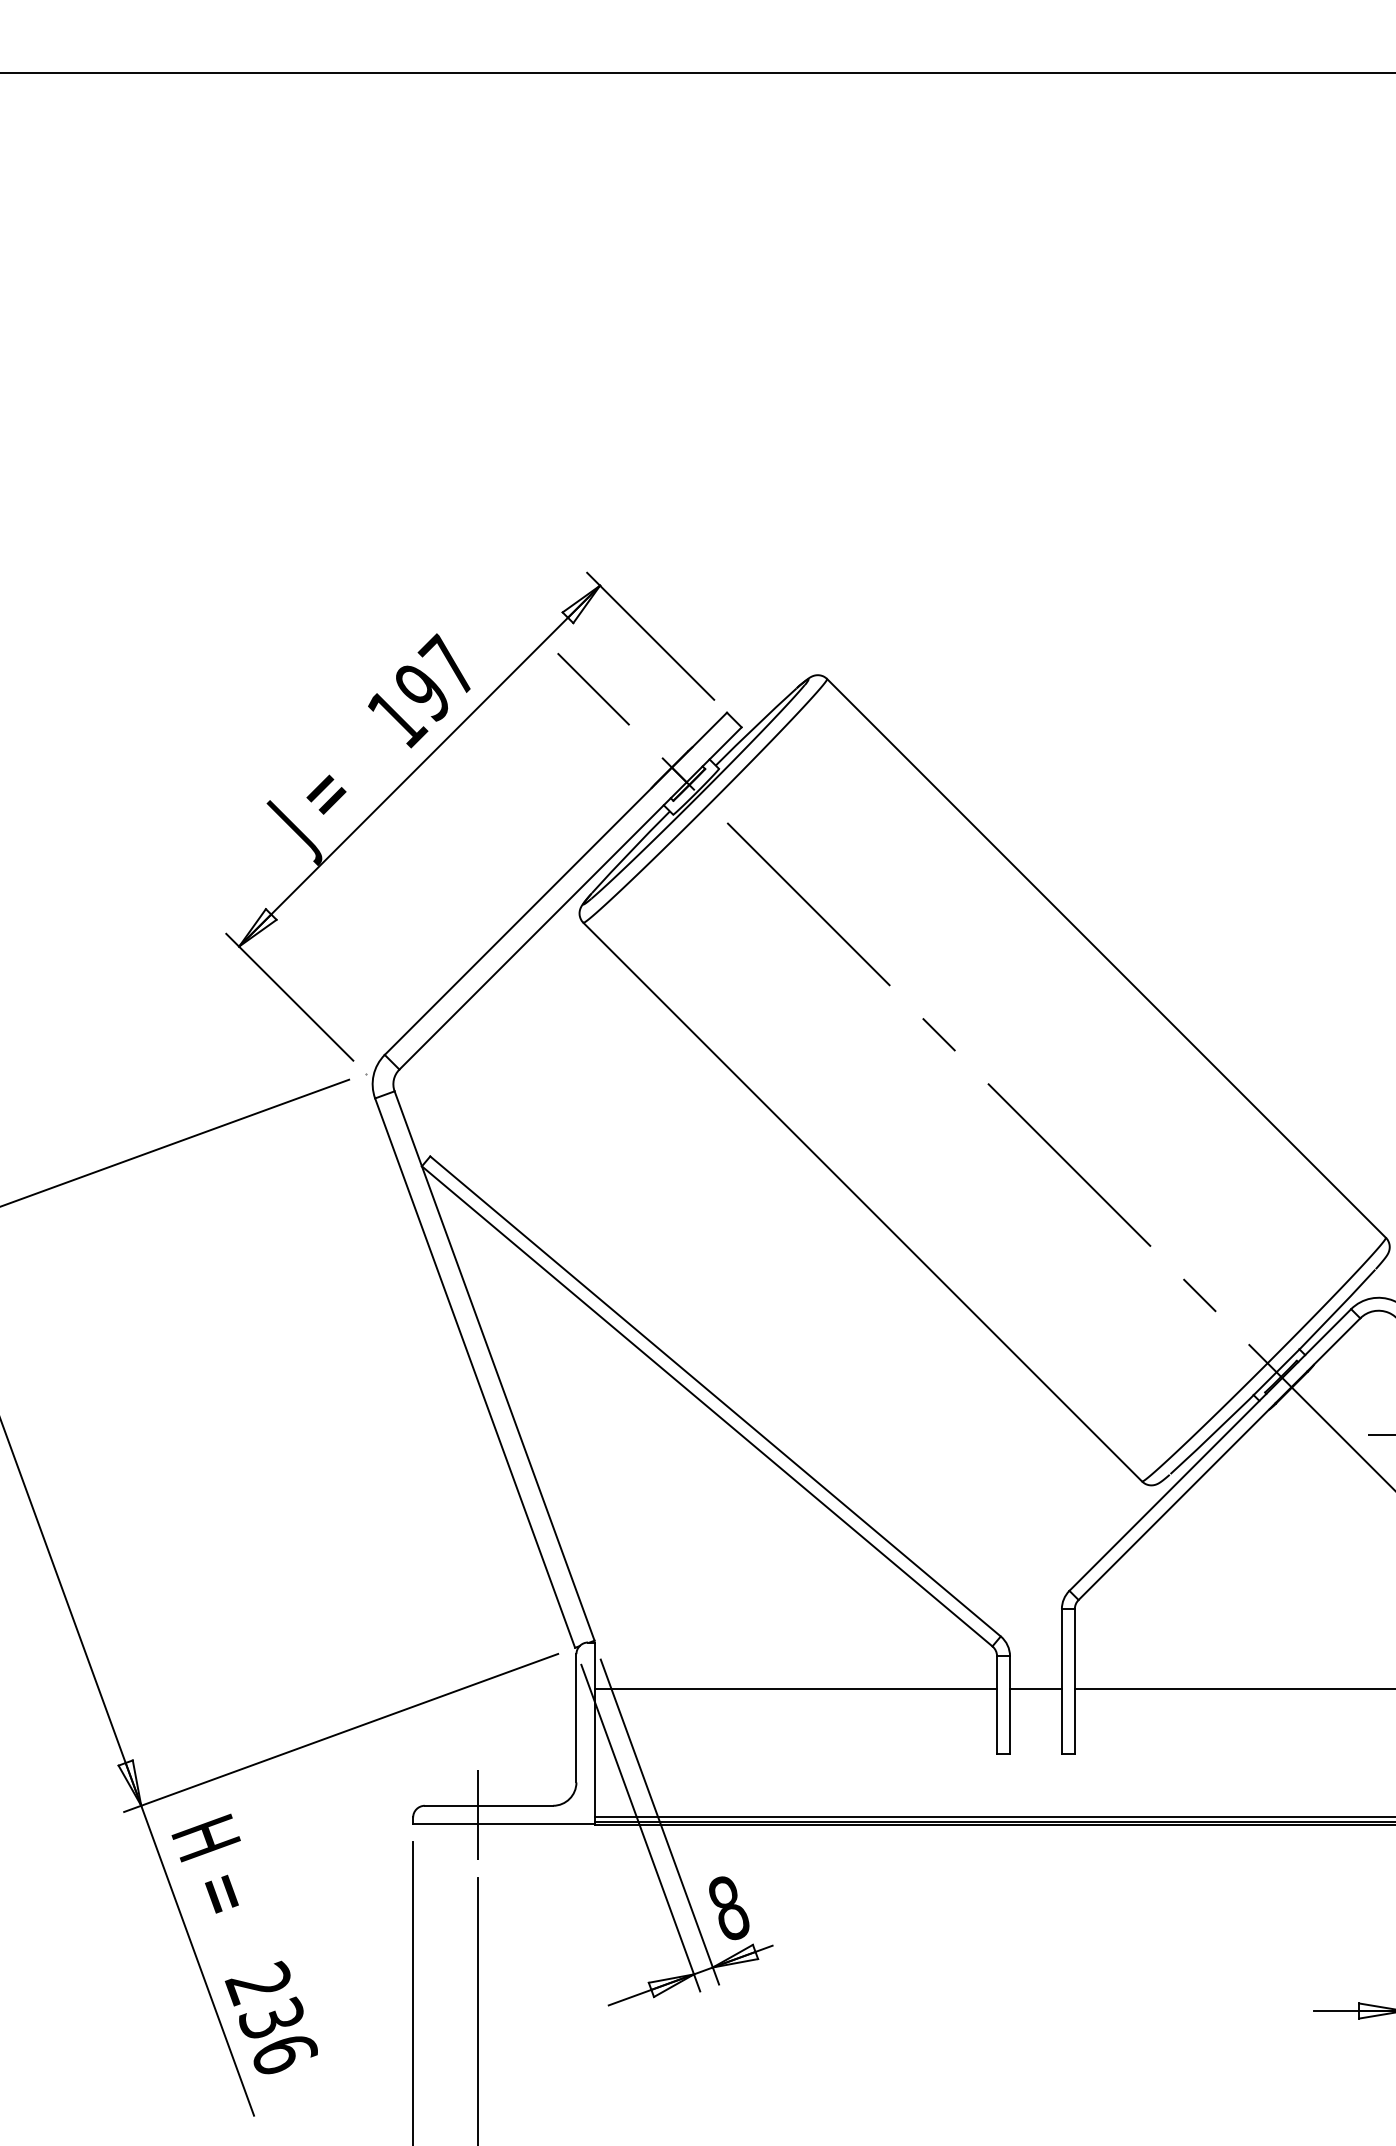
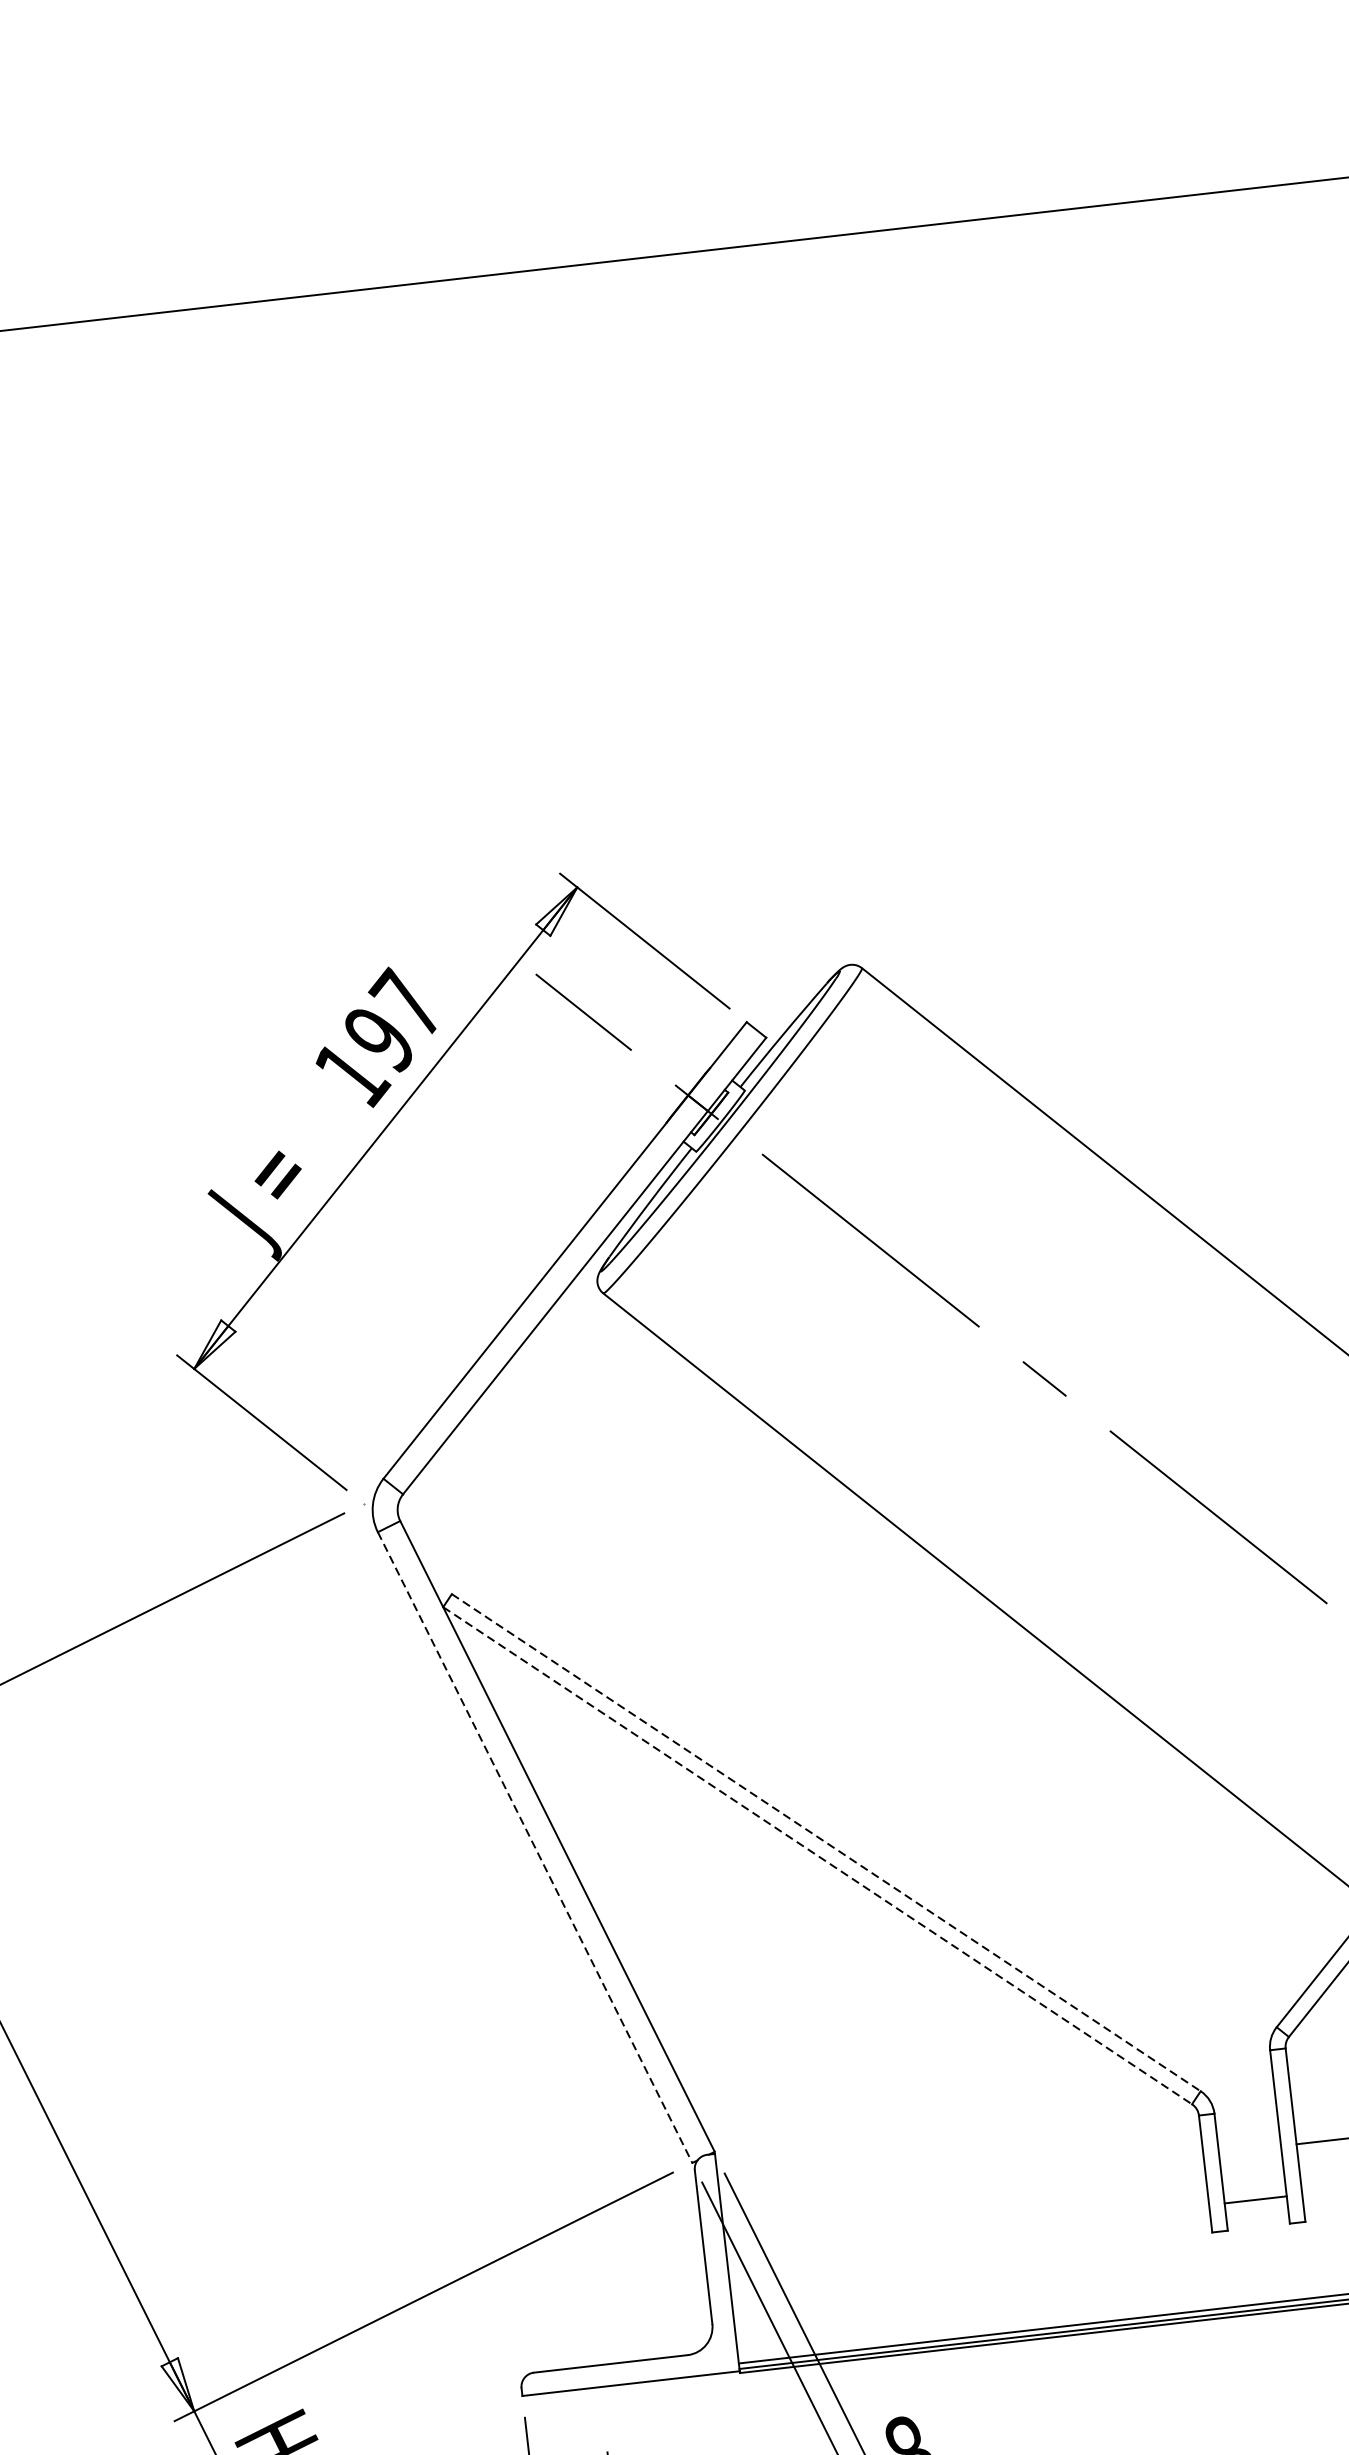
line: (475, 1373) -> (535, 1847), solid -> dashed
line: (715, 1396) -> (826, 1842), solid -> dashed
line: (707, 1406) -> (818, 1855), solid -> dashed
line: (795, 1689) -> (962, 2182), removed
line: (1035, 1689) -> (1255, 2200), moved
line: (477, 1814) -> (598, 2375), removed

